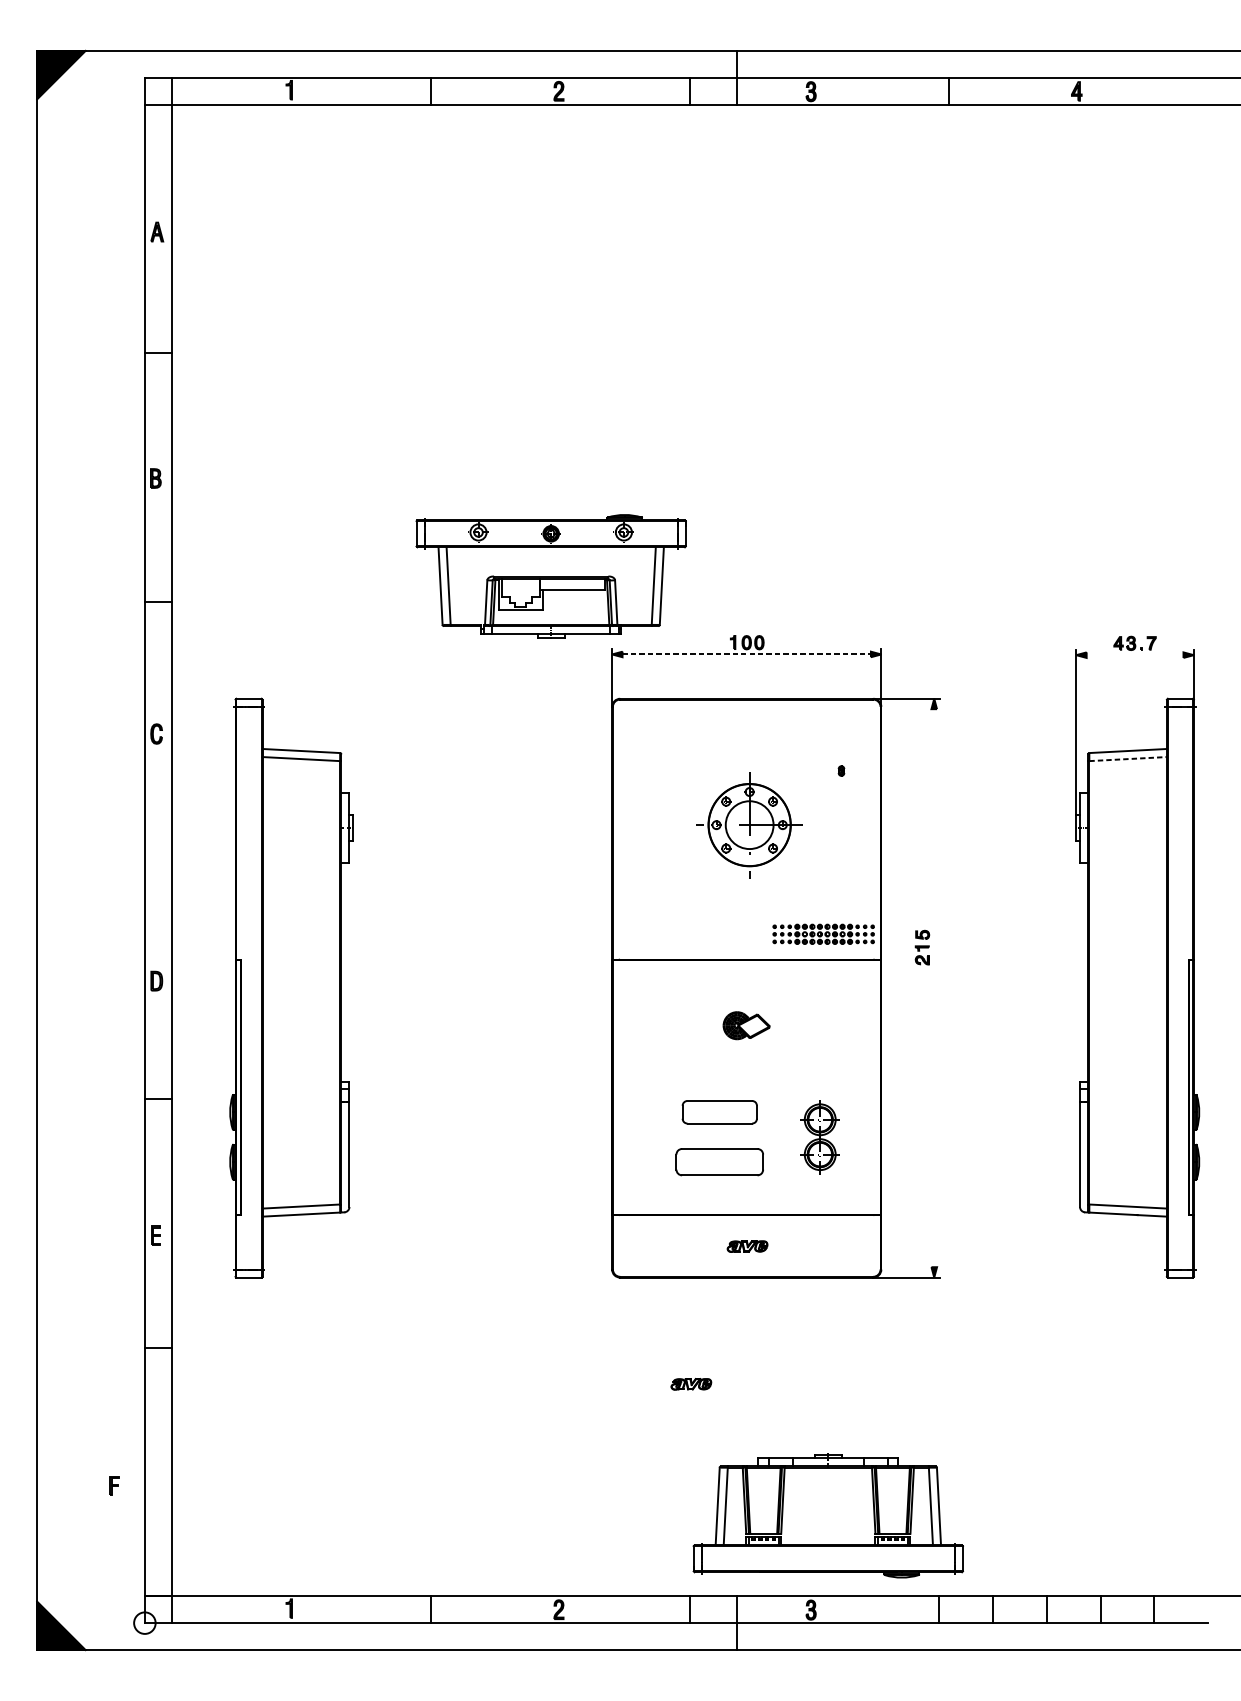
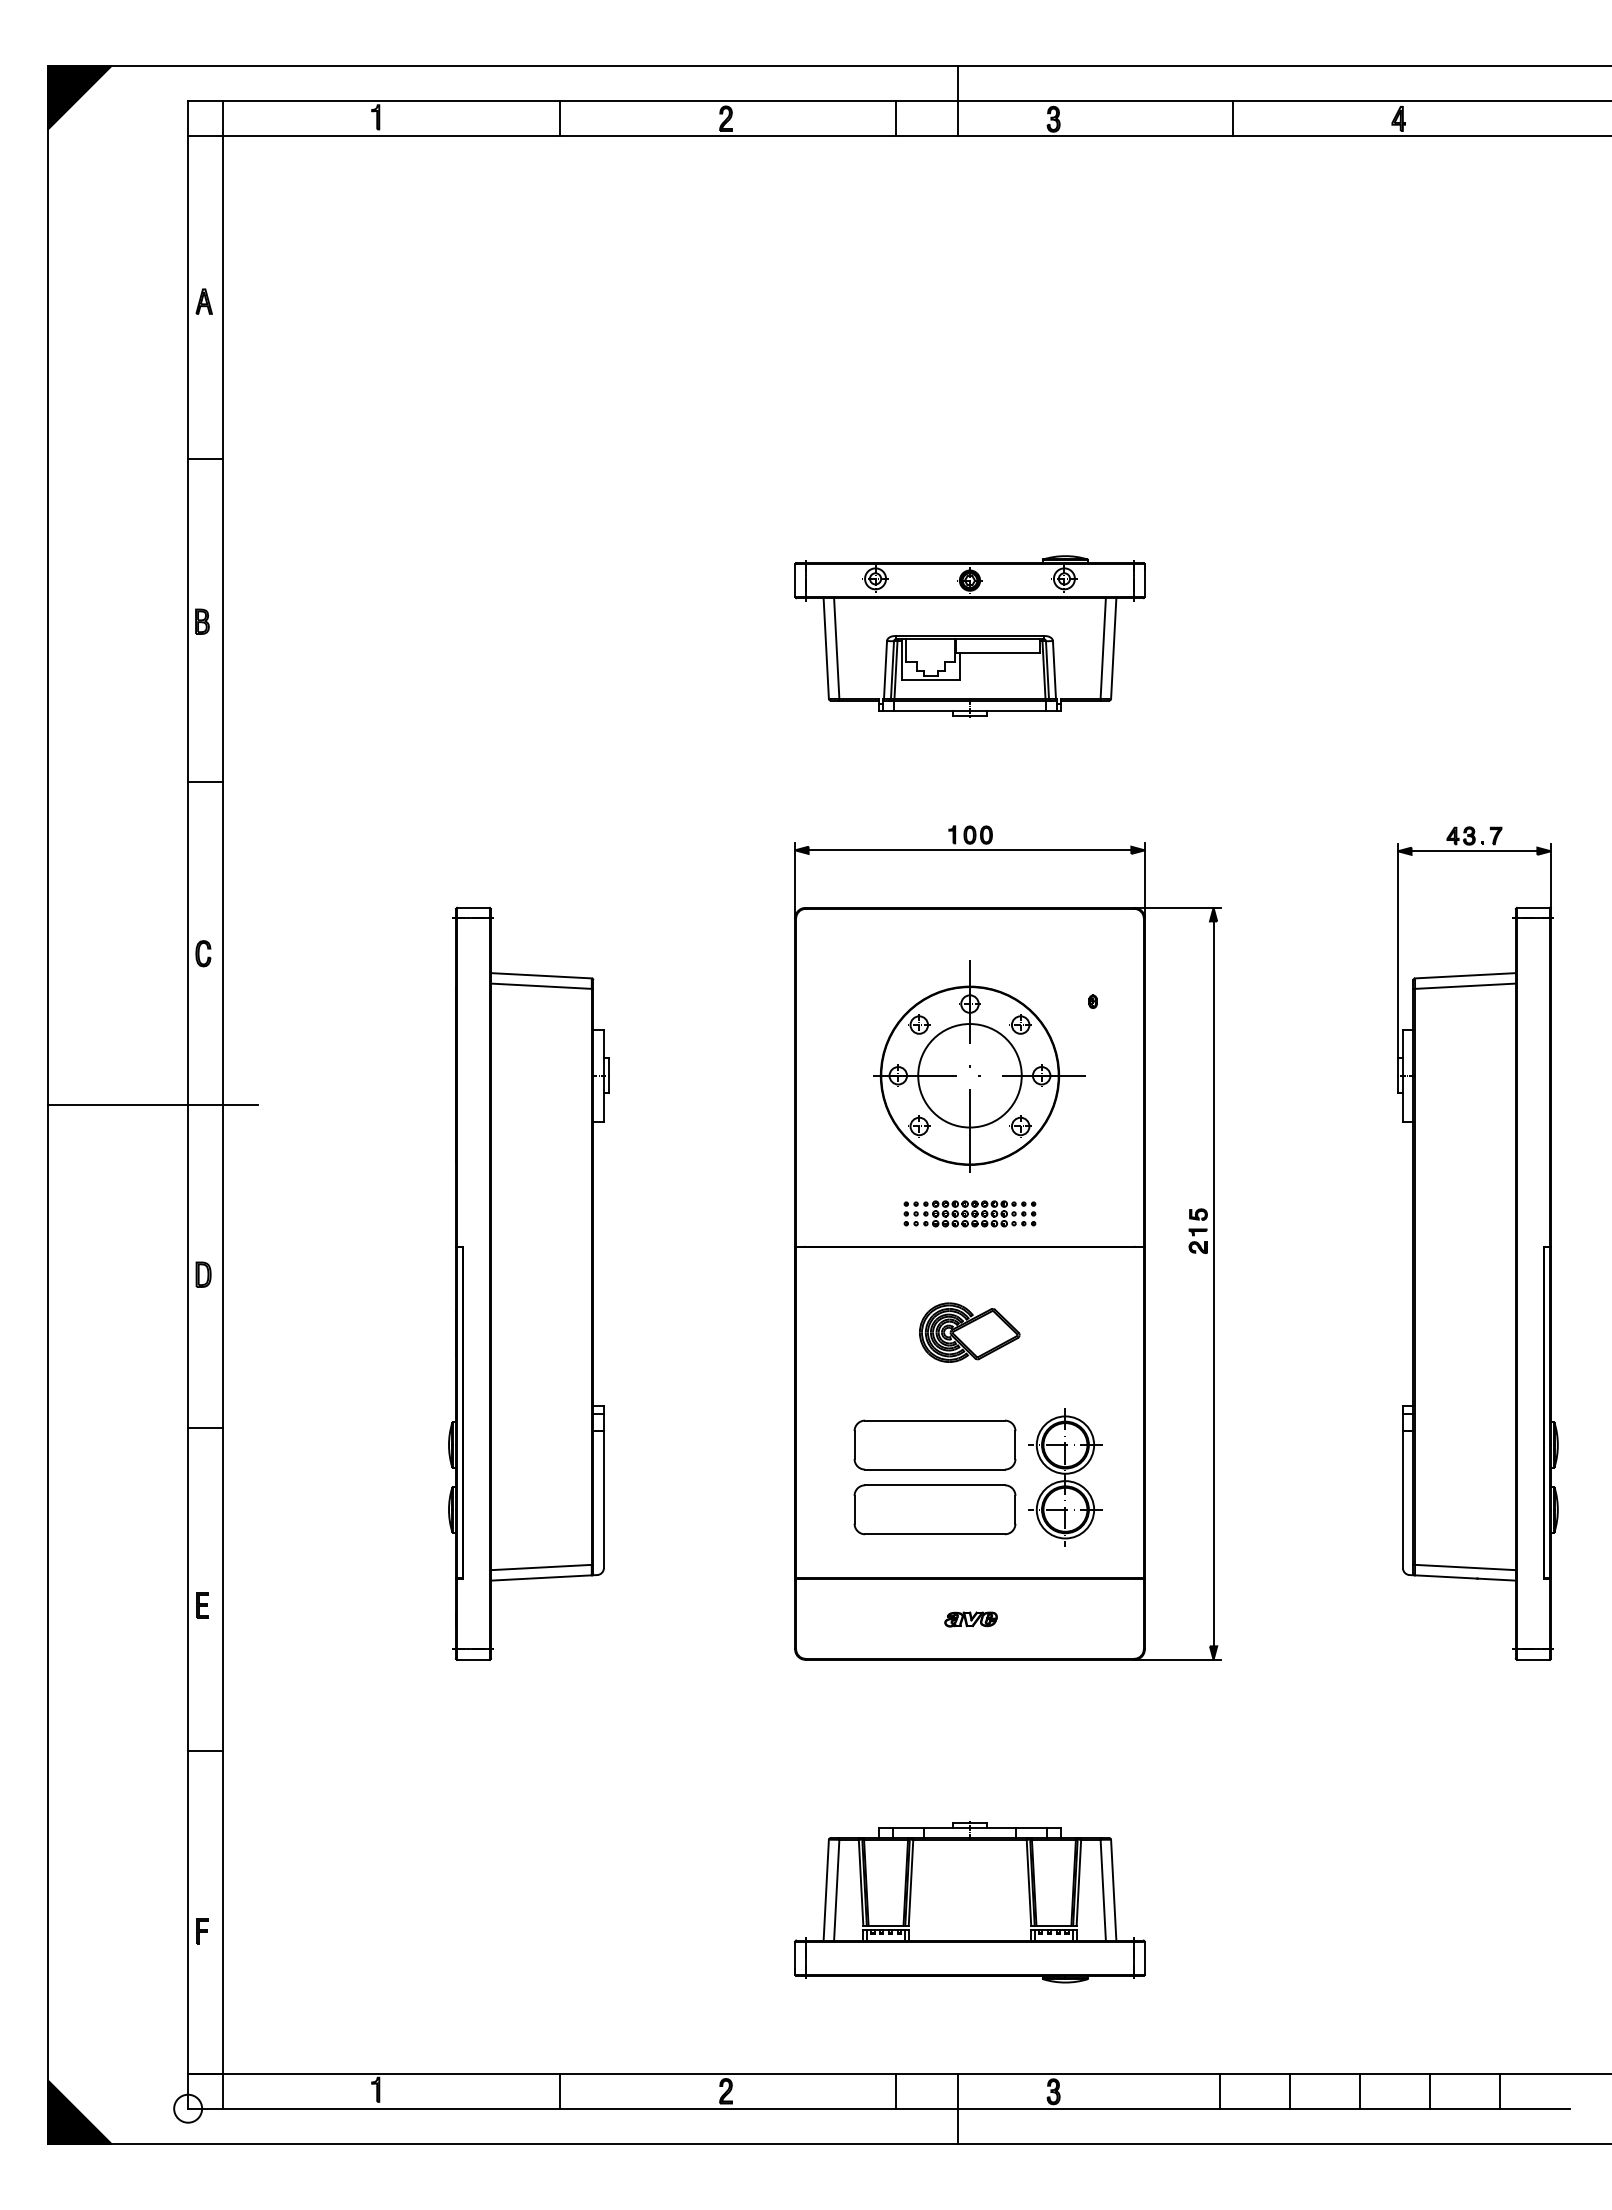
part: (550, 576) -> (969, 636), moved
line: (747, 654) -> (970, 850), dashed -> solid
line: (1135, 655) -> (1474, 851), added
line: (1128, 759) -> (1465, 986), dashed -> solid
part: (754, 820) -> (979, 1066), size x1.67
line: (118, 850) -> (153, 1105), added
part: (823, 934) -> (969, 1213), moved
part: (291, 987) -> (528, 1283), moved
line: (934, 987) -> (1213, 1283), added
part: (746, 1025) -> (969, 1332), size x1.67
part: (719, 1111) -> (934, 1444), size x1.67
part: (820, 1137) -> (1065, 1477), size x1.43
part: (719, 1161) -> (934, 1509), size x1.43
part: (690, 1384) -> (897, 1798), removed
part: (114, 1485) -> (202, 1931), moved
part: (827, 1515) -> (969, 1902), moved

